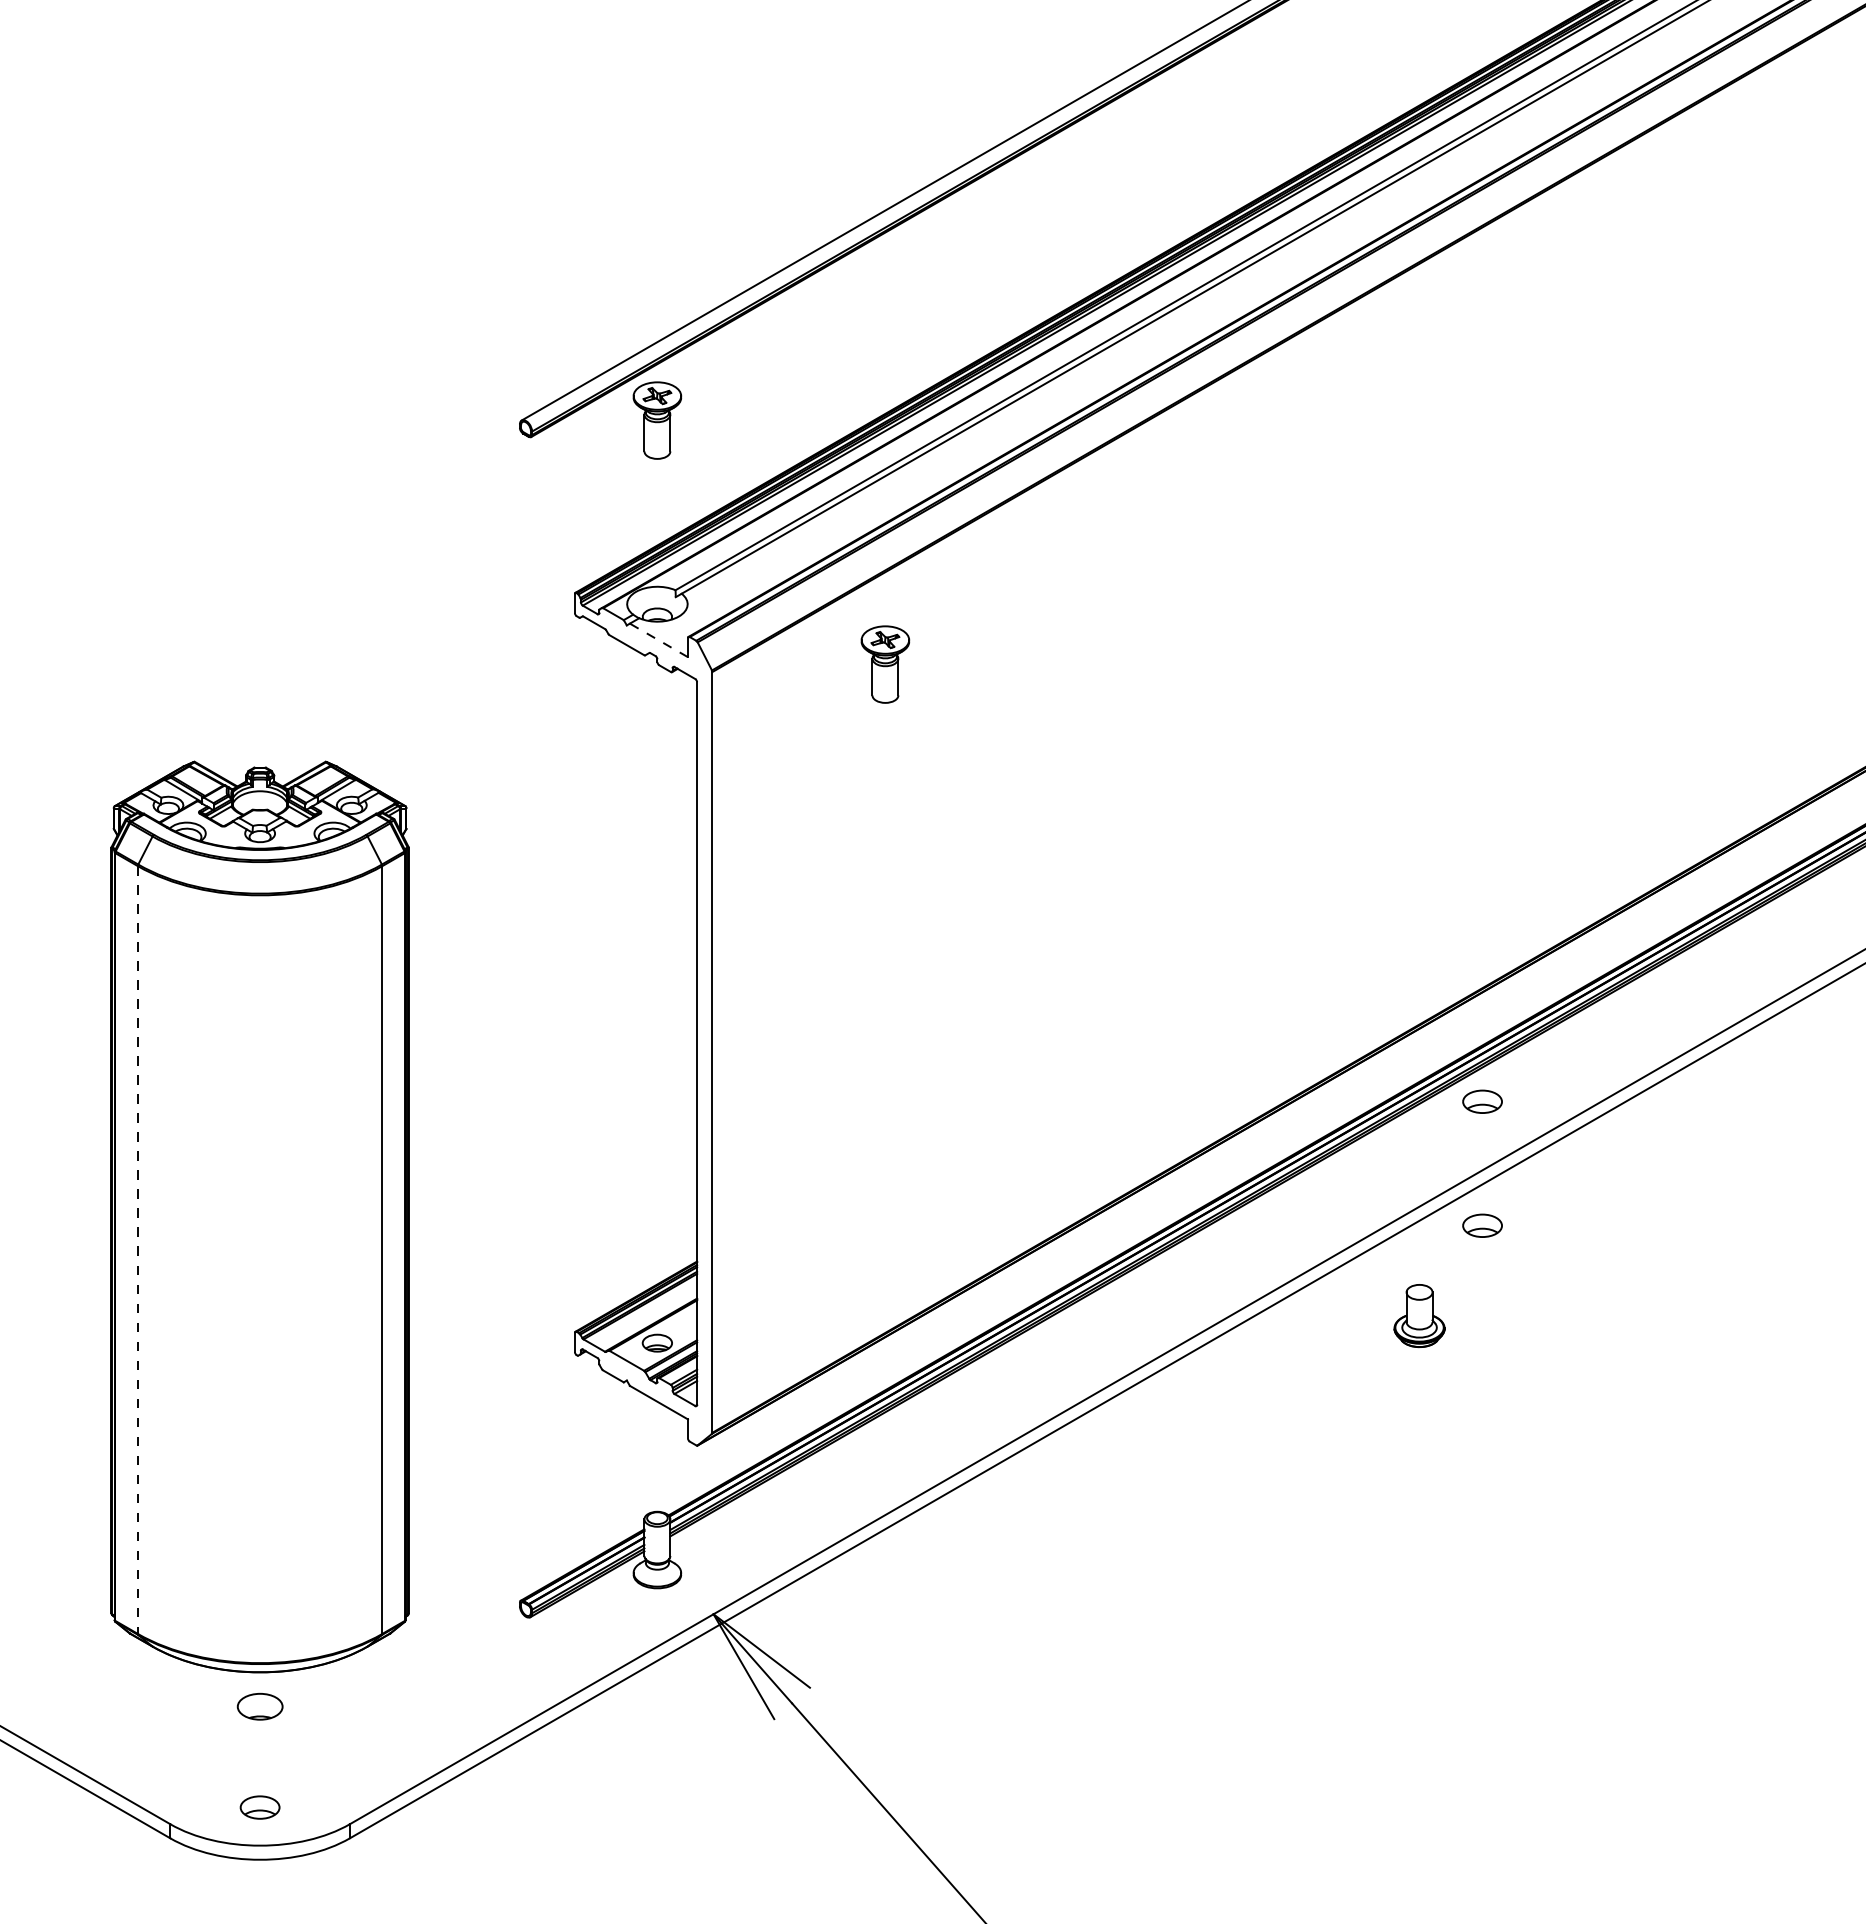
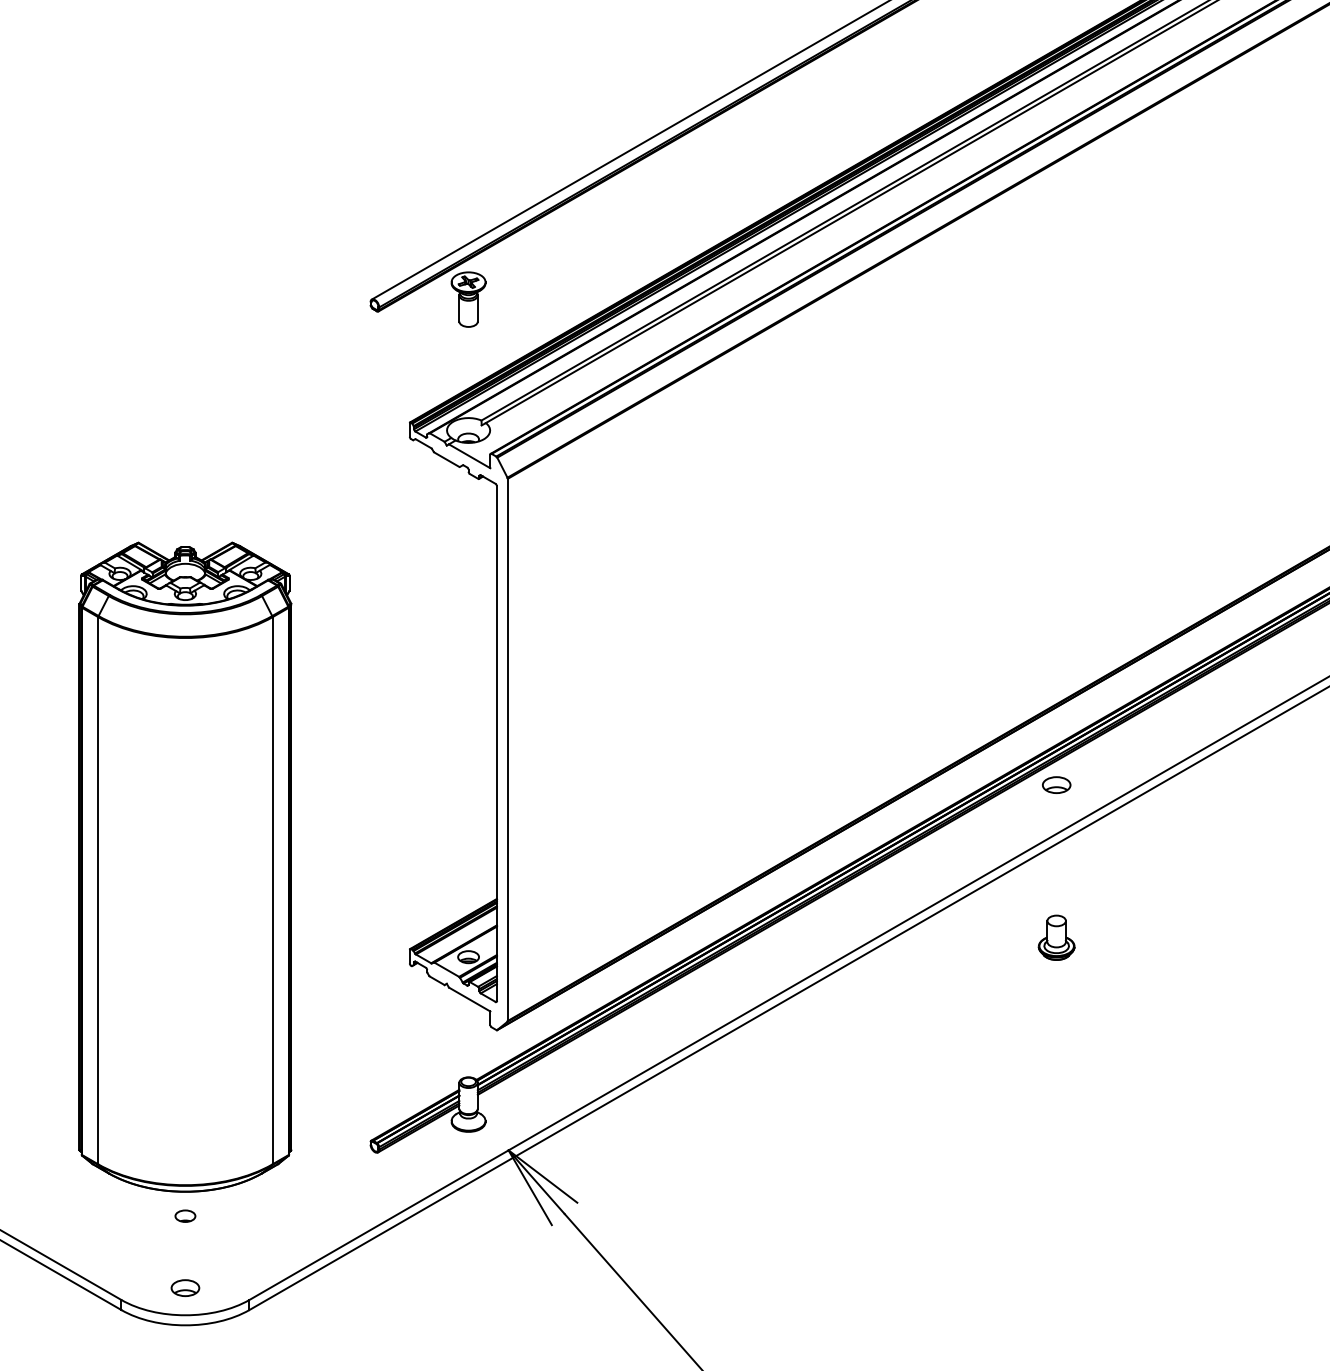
line: (658, 640) -> (469, 456), dashed -> solid
part: (885, 664) -> (631, 473), removed
part: (1482, 1225) -> (1056, 873), removed
line: (137, 1250) -> (98, 891), dashed -> solid
part: (1419, 1315) -> (1056, 937), moved
part: (259, 1706) -> (184, 1216), size x0.62

